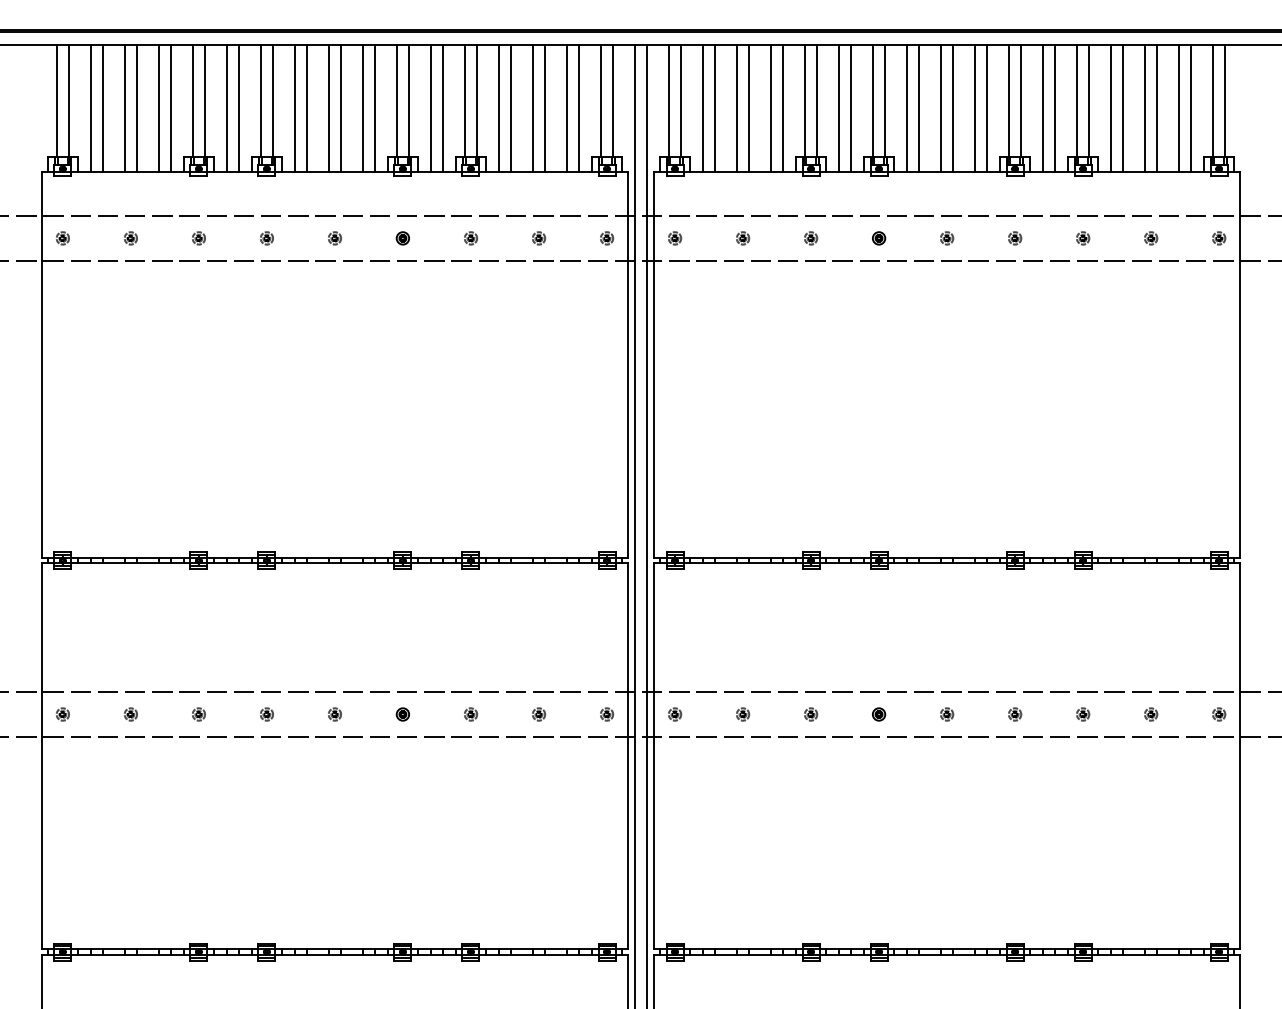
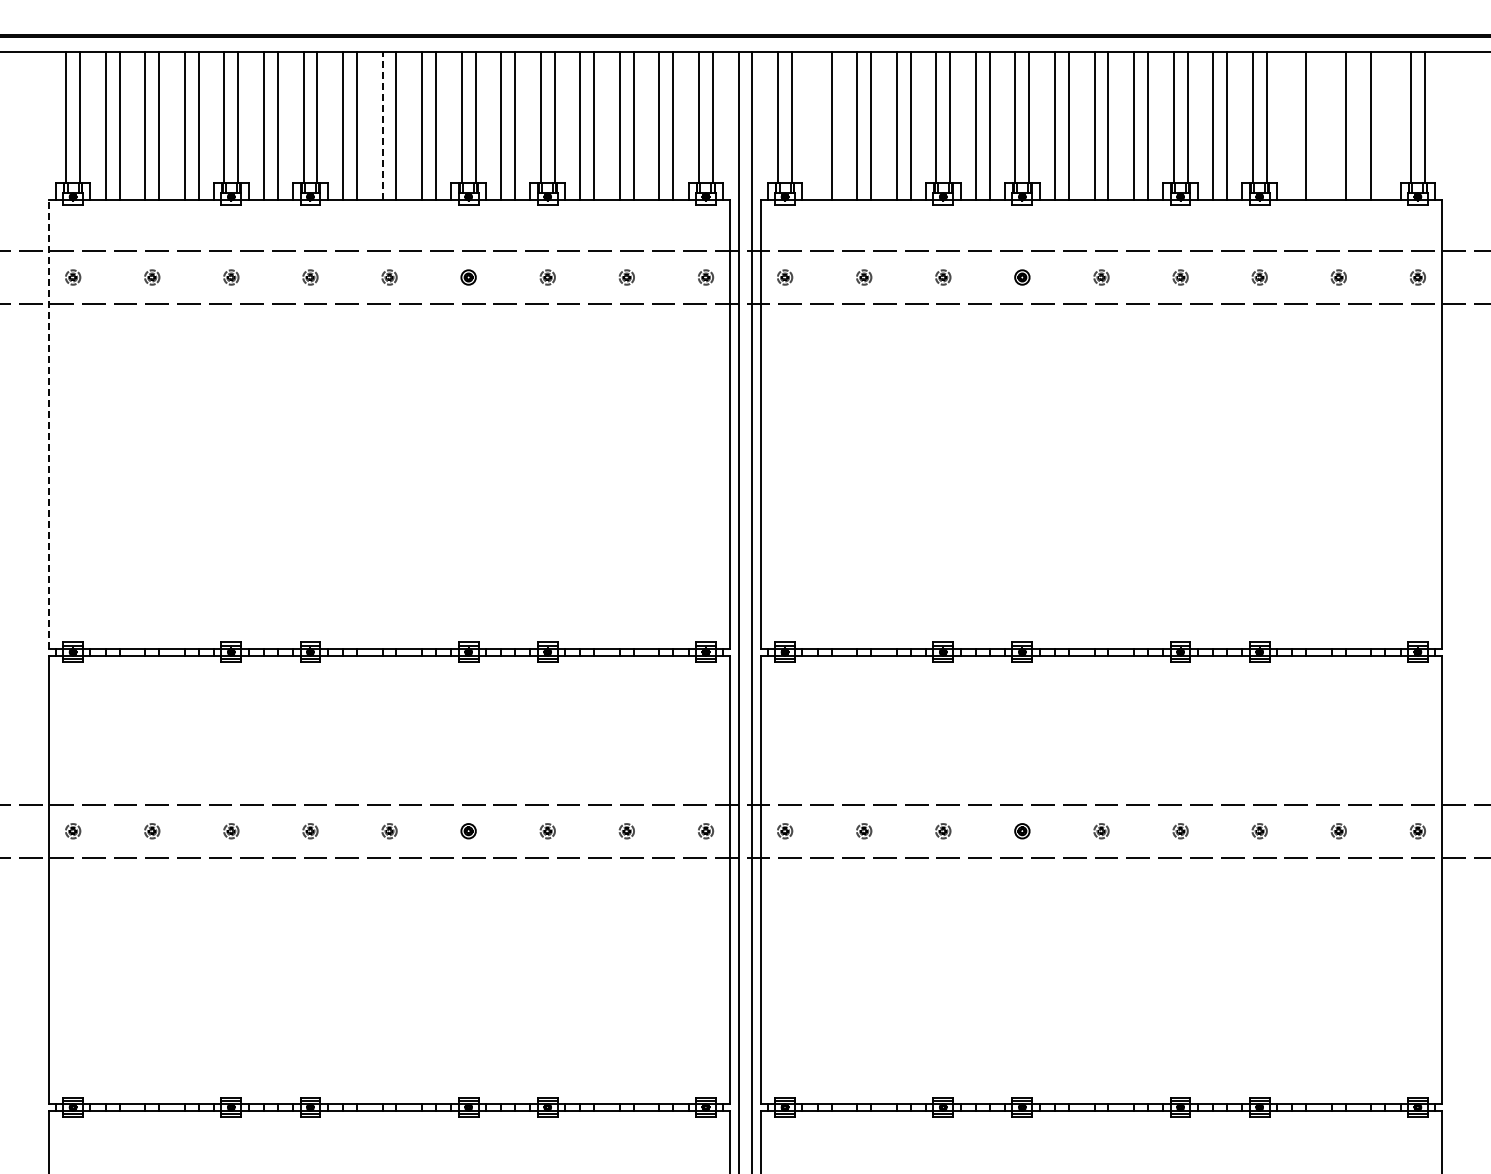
line: (328, 107) -> (382, 125), solid -> dashed
line: (702, 108) -> (817, 126), removed
line: (1111, 108) -> (1292, 126), removed
line: (1144, 108) -> (1331, 126), removed
line: (1191, 108) -> (1385, 126), removed
line: (41, 364) -> (48, 424), solid -> dashed

